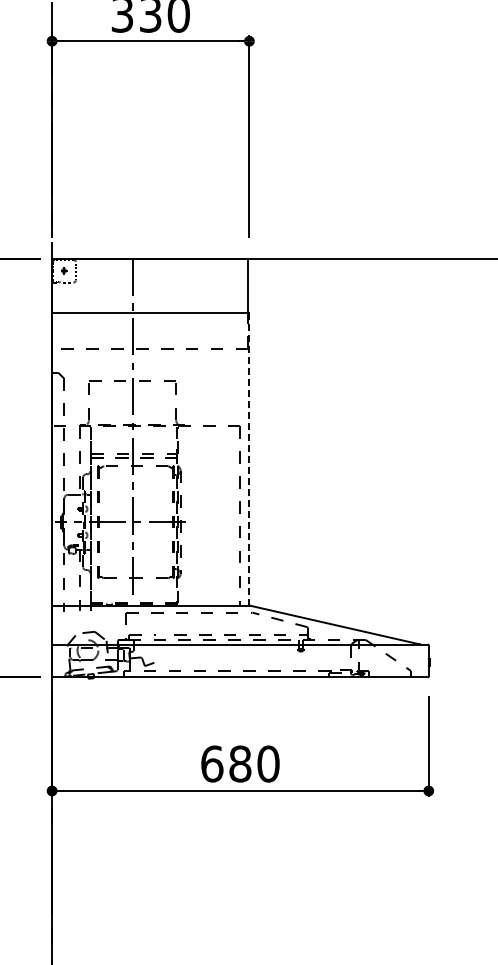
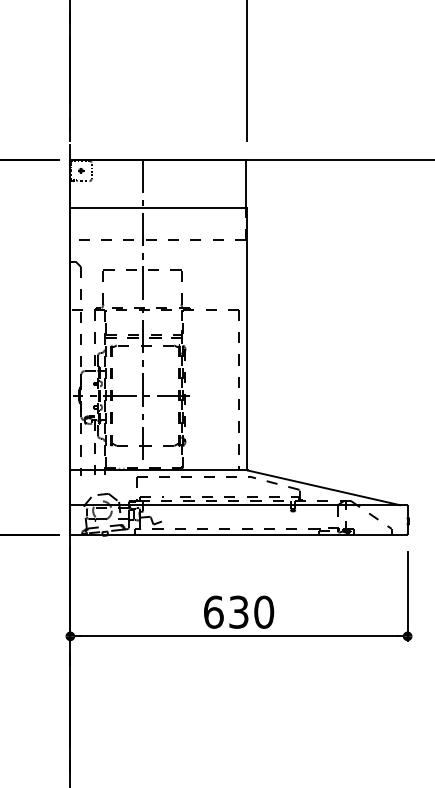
line: (249, 458) -> (247, 338), dashed -> solid
text: (240, 763) -> (239, 611), 680 -> 630

